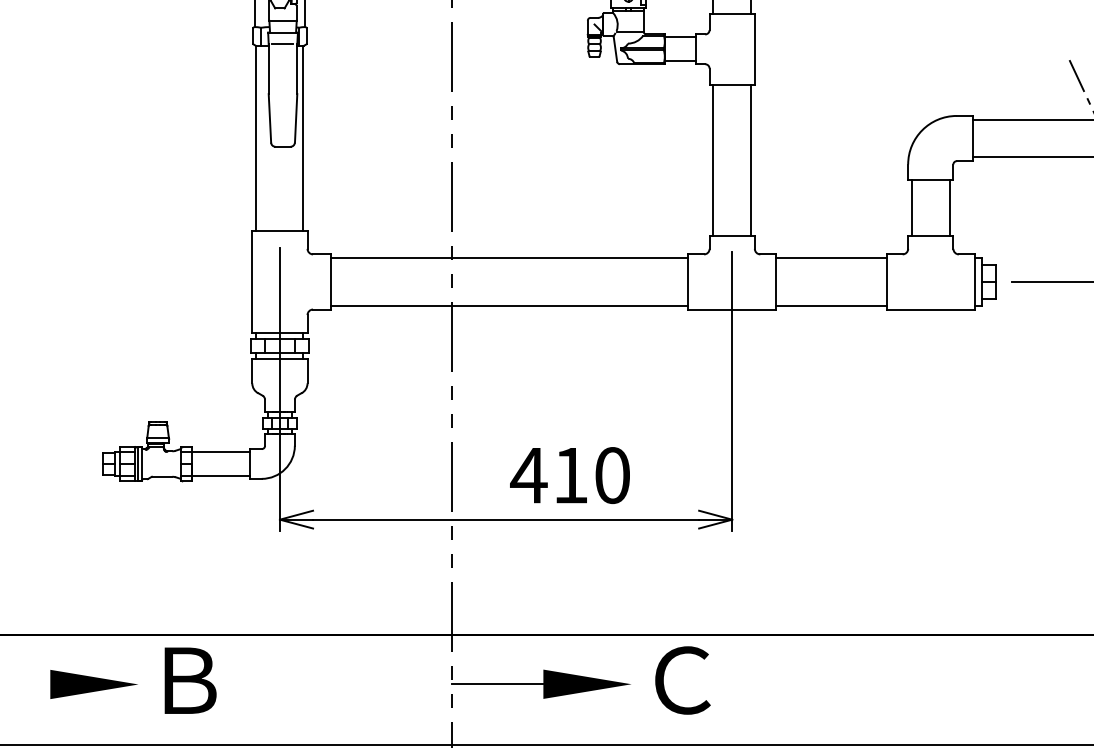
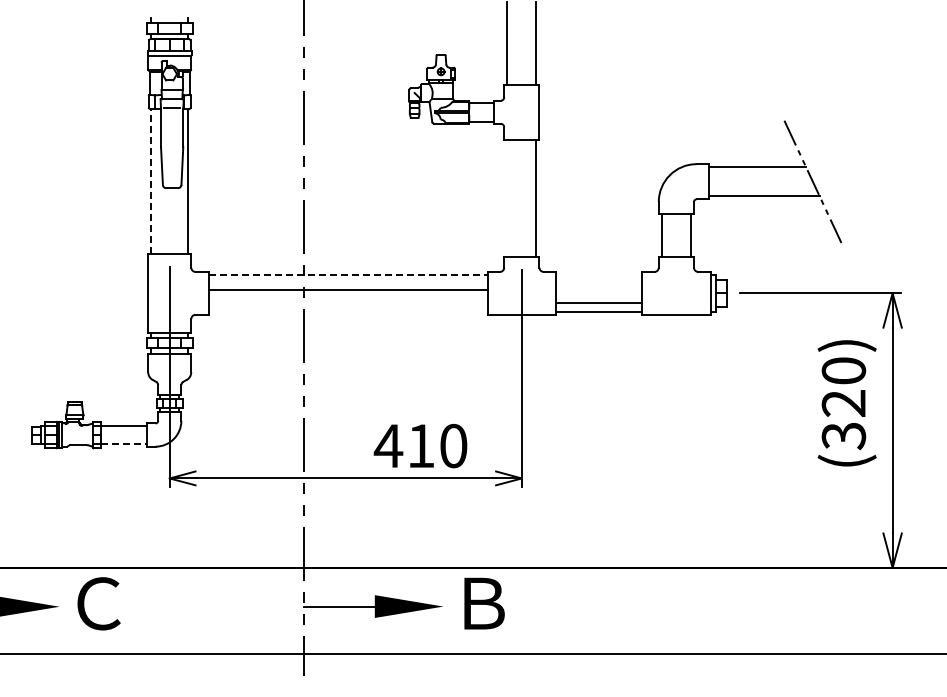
line: (256, 138) -> (151, 181), solid -> dashed
line: (713, 160) -> (507, 198), removed
line: (509, 258) -> (348, 275), solid -> dashed
line: (831, 258) -> (599, 303), moved
line: (509, 305) -> (348, 289), moved
line: (220, 476) -> (123, 444), solid -> dashed
text: (569, 476) -> (420, 446), moved
text: (188, 680) -> (98, 603), Ｂ -> Ｃ
text: (682, 680) -> (483, 603), Ｃ -> Ｂ

